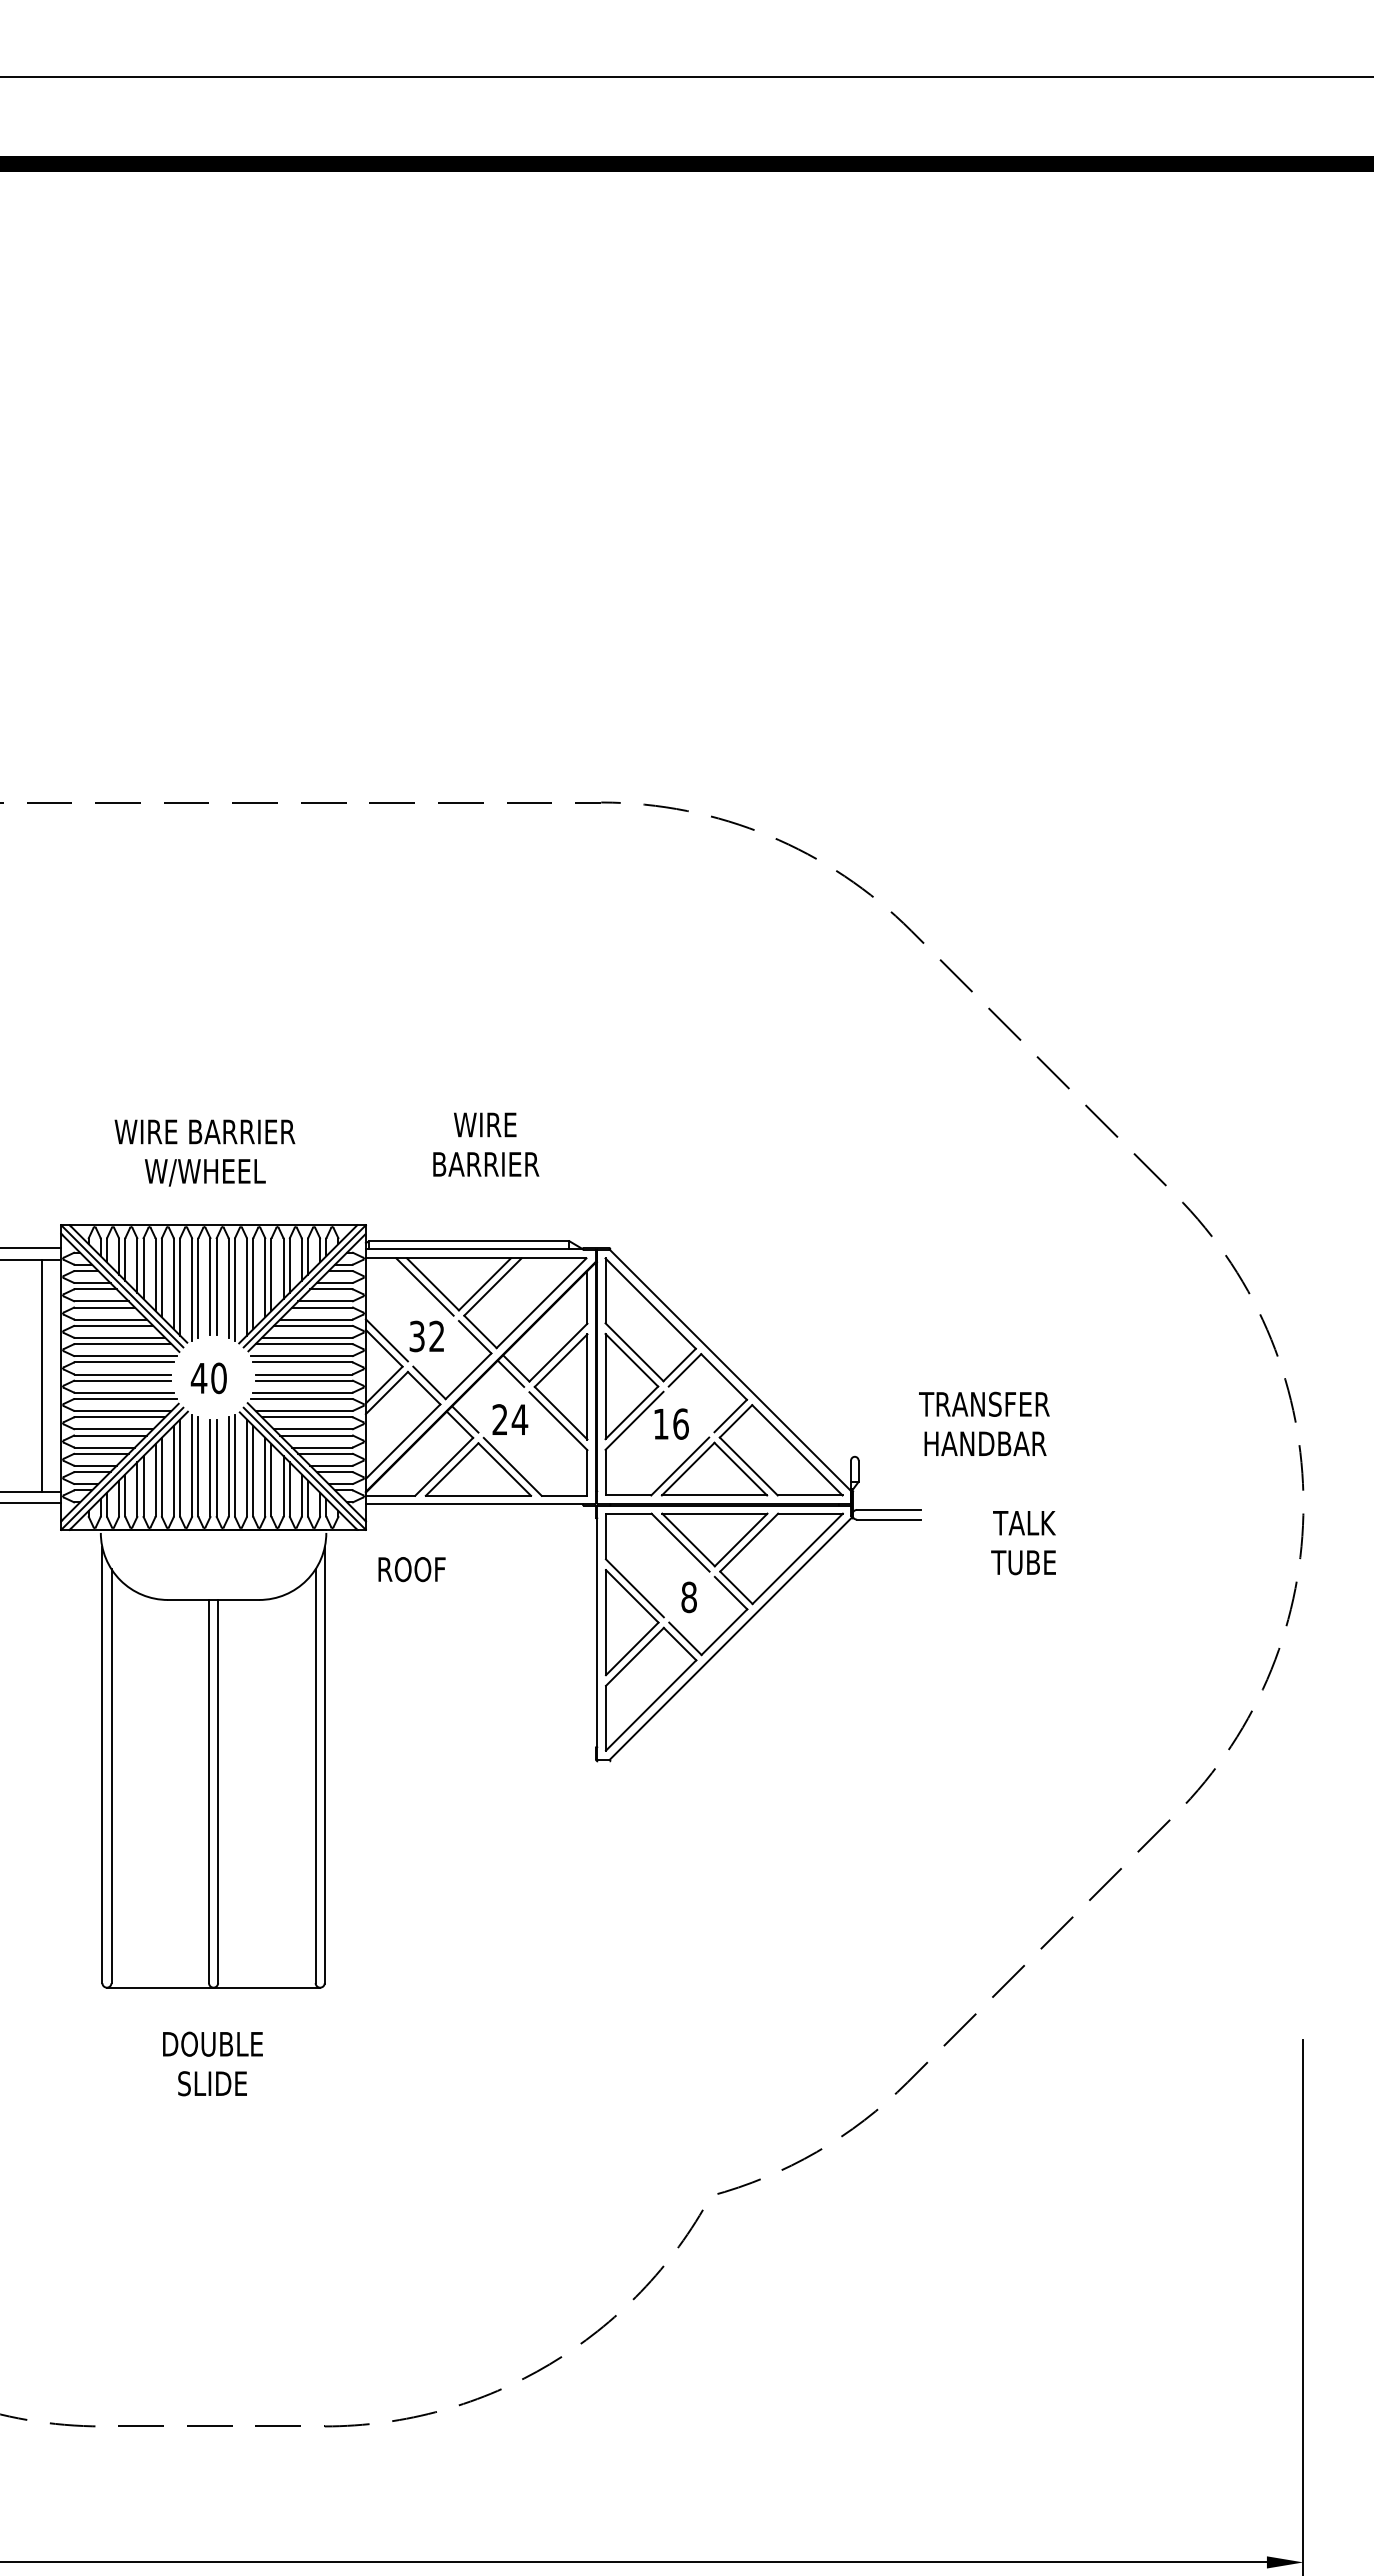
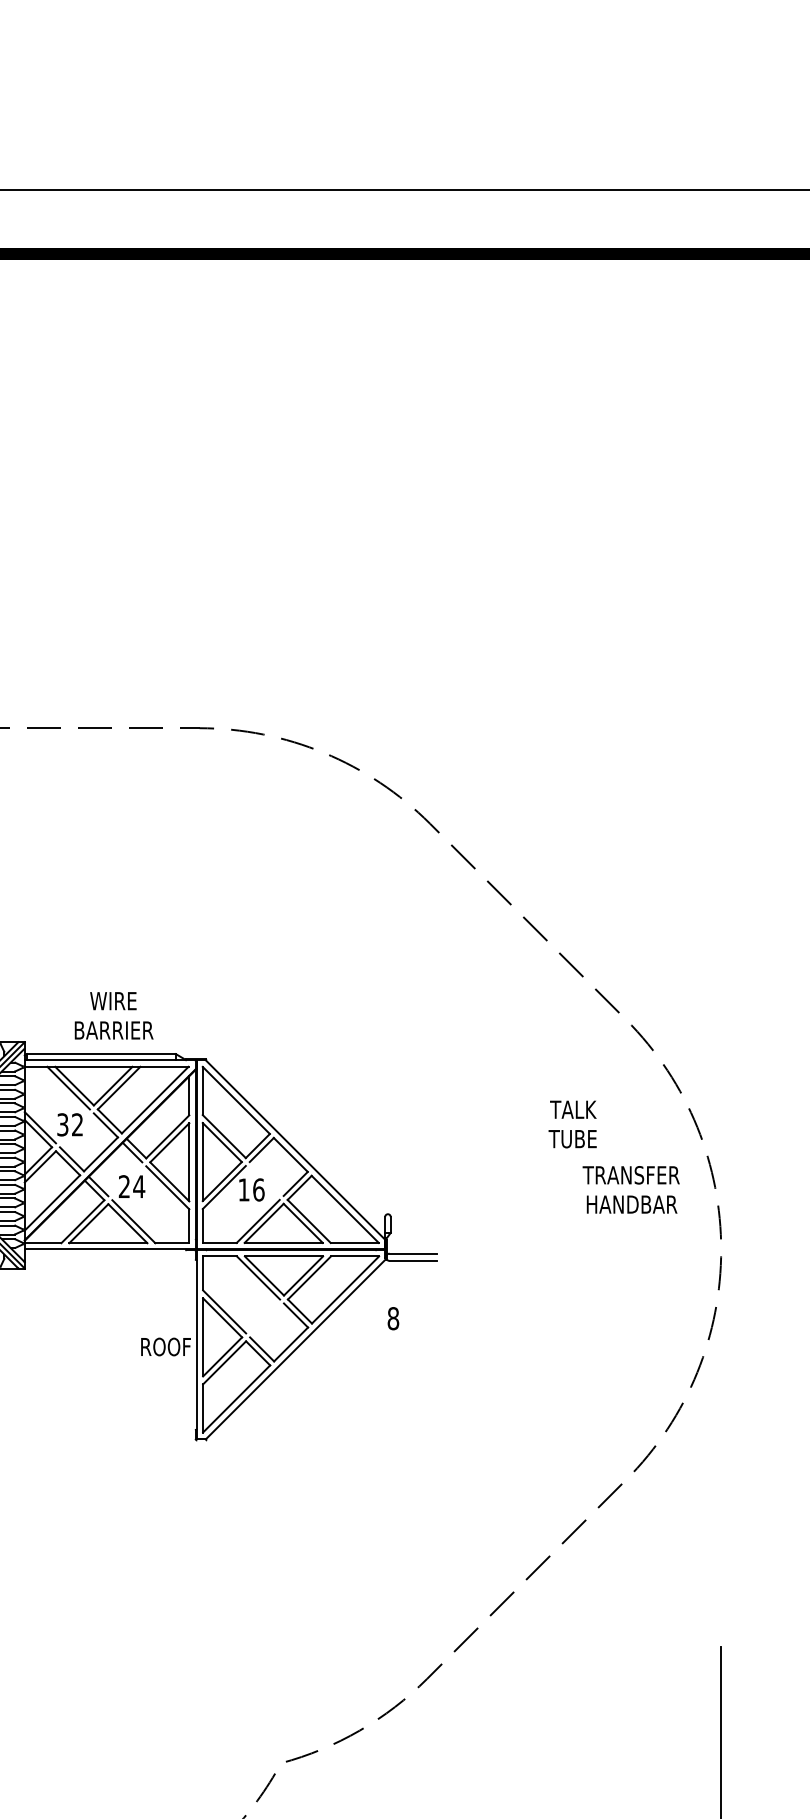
text: (486, 1144) -> (114, 1015), moved
text: (984, 1423) -> (631, 1189), moved
text: (1023, 1543) -> (572, 1124), moved
text: (411, 1569) -> (165, 1346), moved
text: (688, 1597) -> (392, 1318), moved

